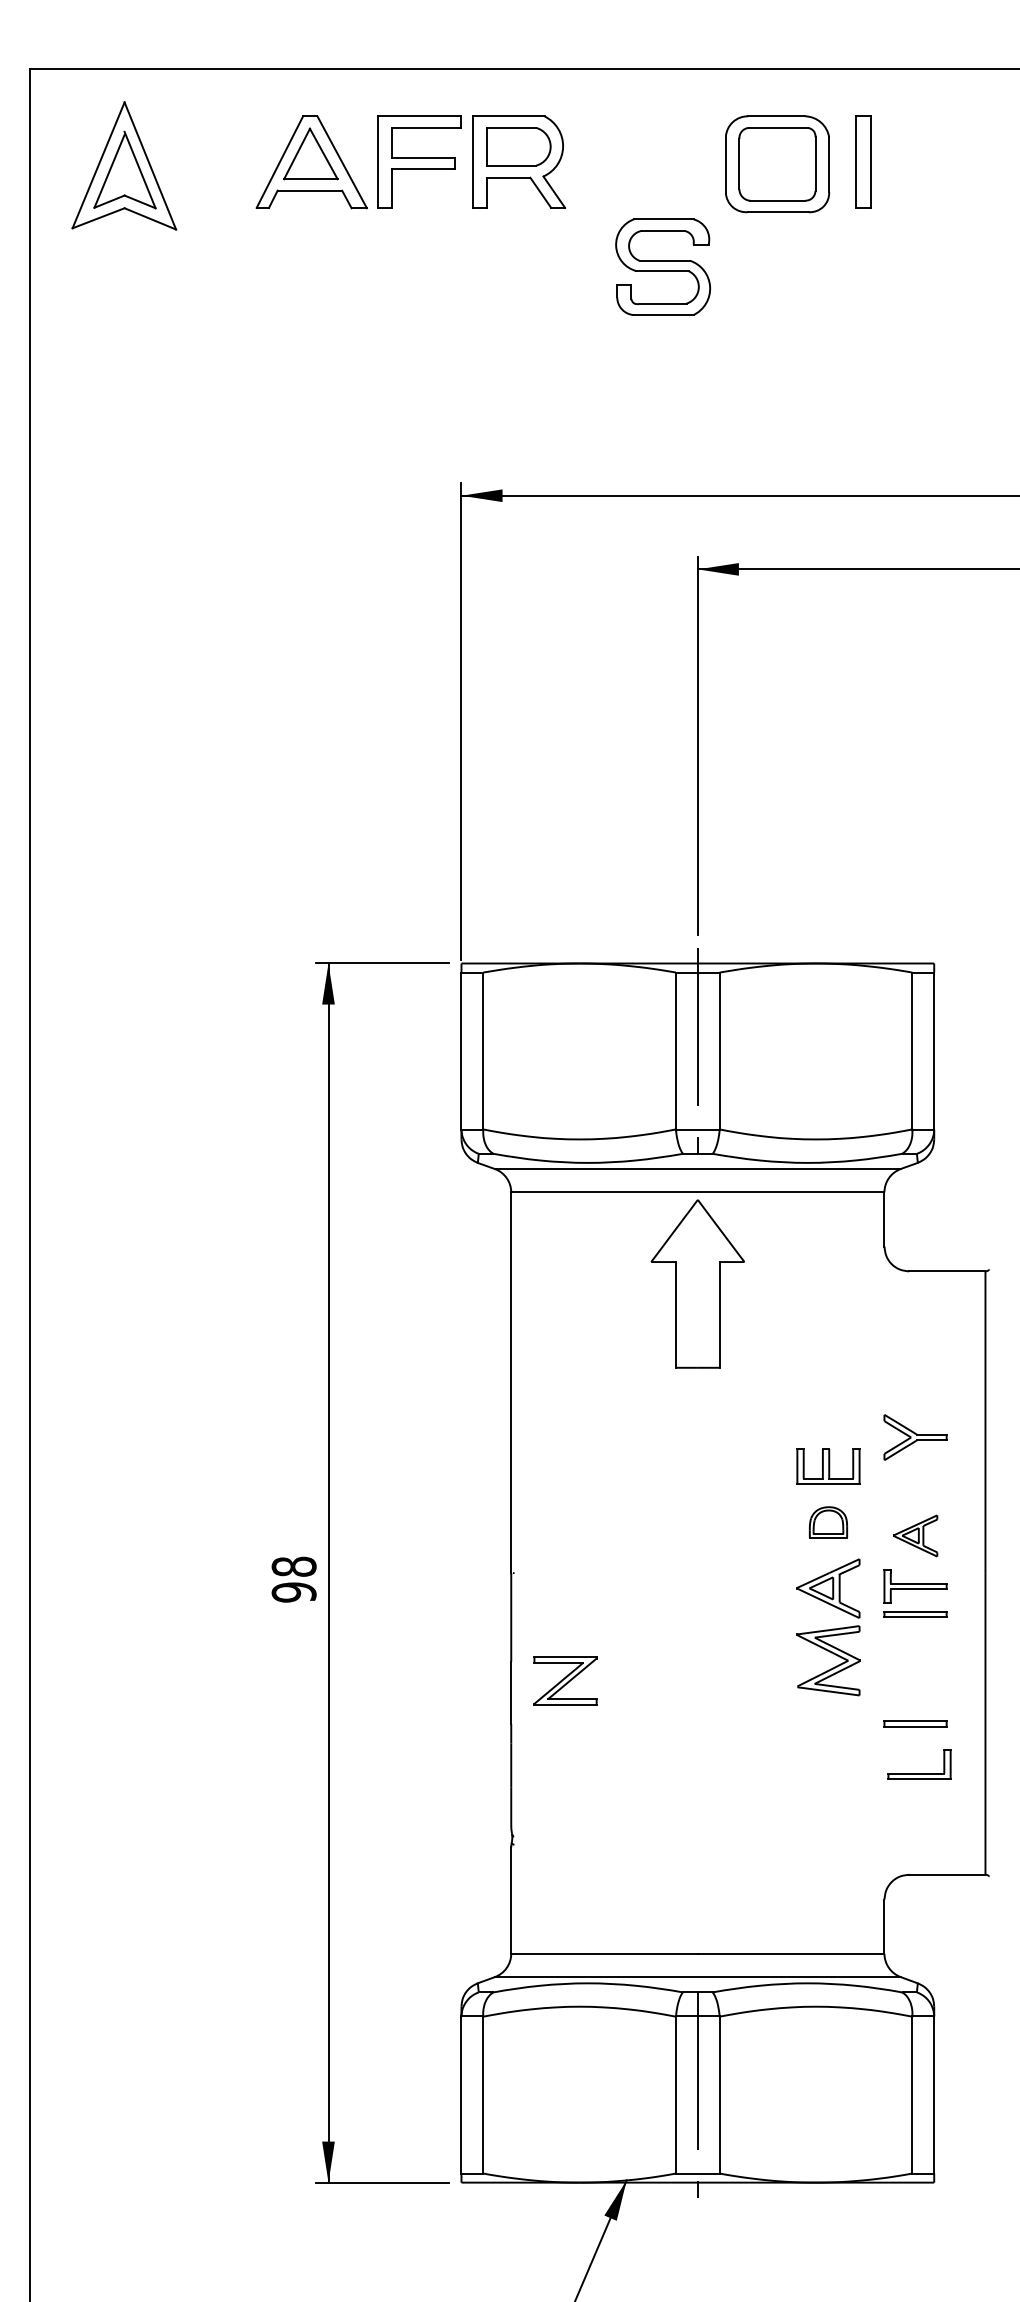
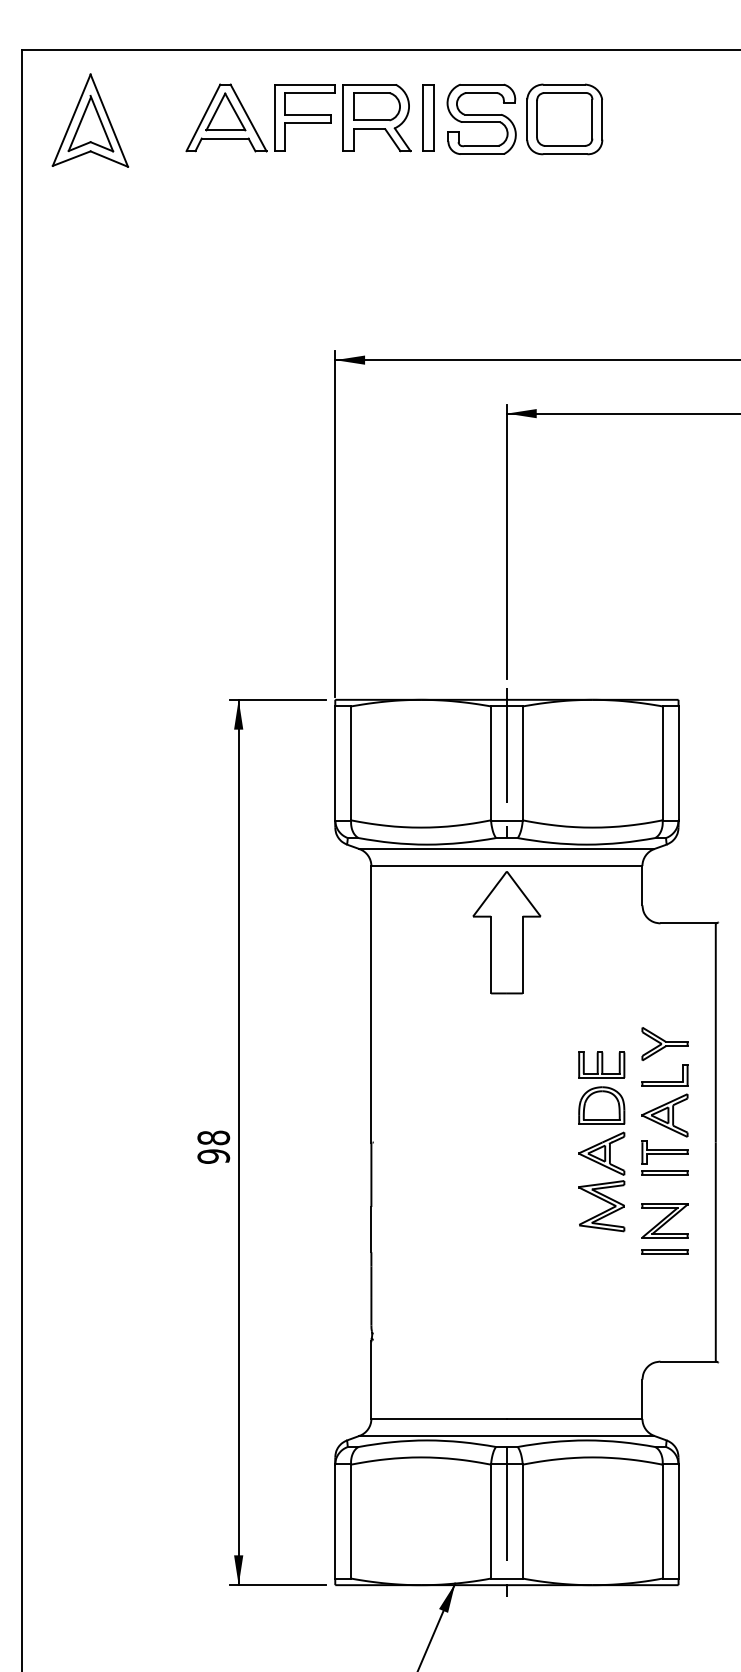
part: (863, 161) -> (428, 117), moved
part: (663, 266) -> (481, 118), moved
part: (828, 1522) -> (601, 1105), size x1.67
part: (915, 1535) -> (664, 1115), size x1.43
part: (565, 1680) -> (664, 1220), moved
part: (919, 1773) -> (664, 1081), moved

